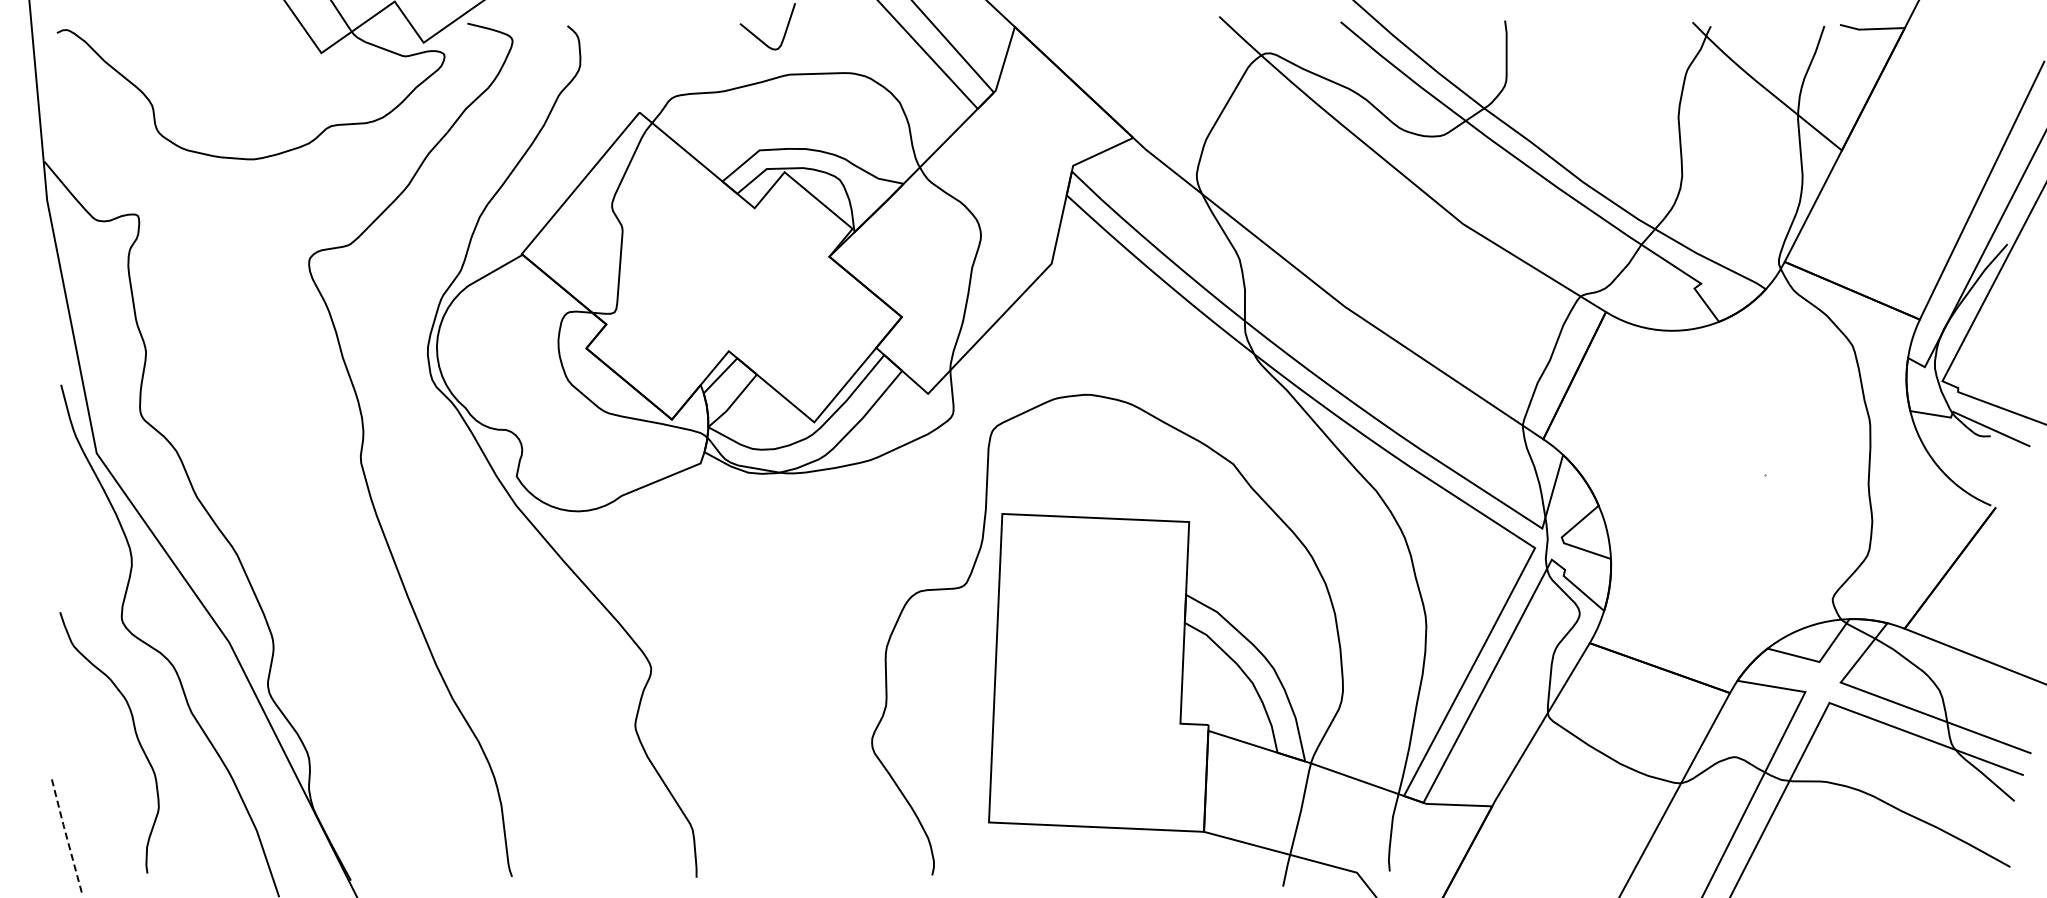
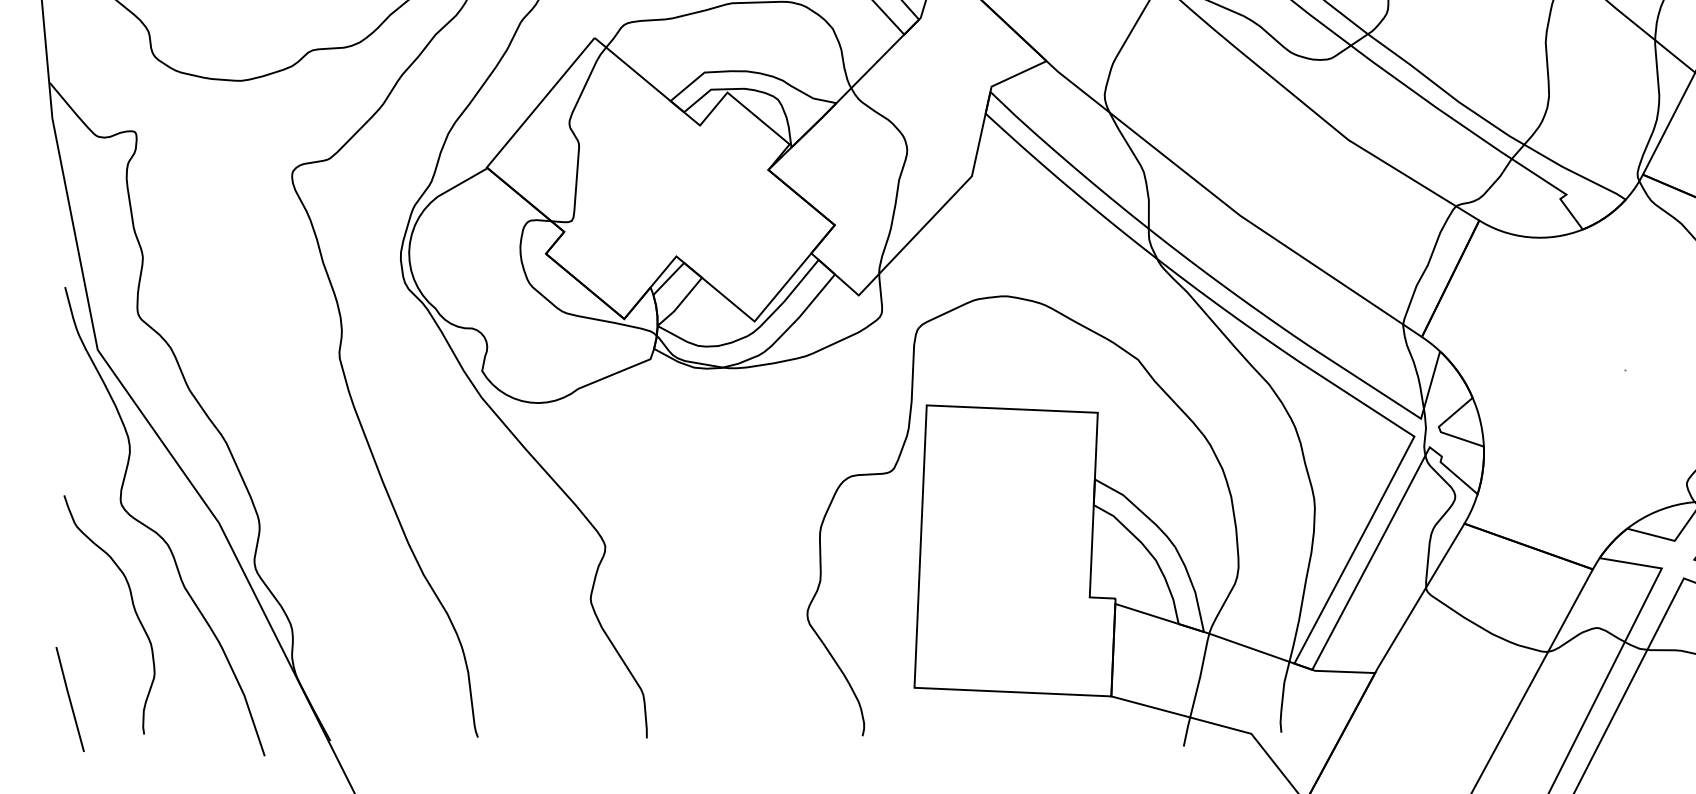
line: (65, 834) -> (69, 698), dashed -> solid

